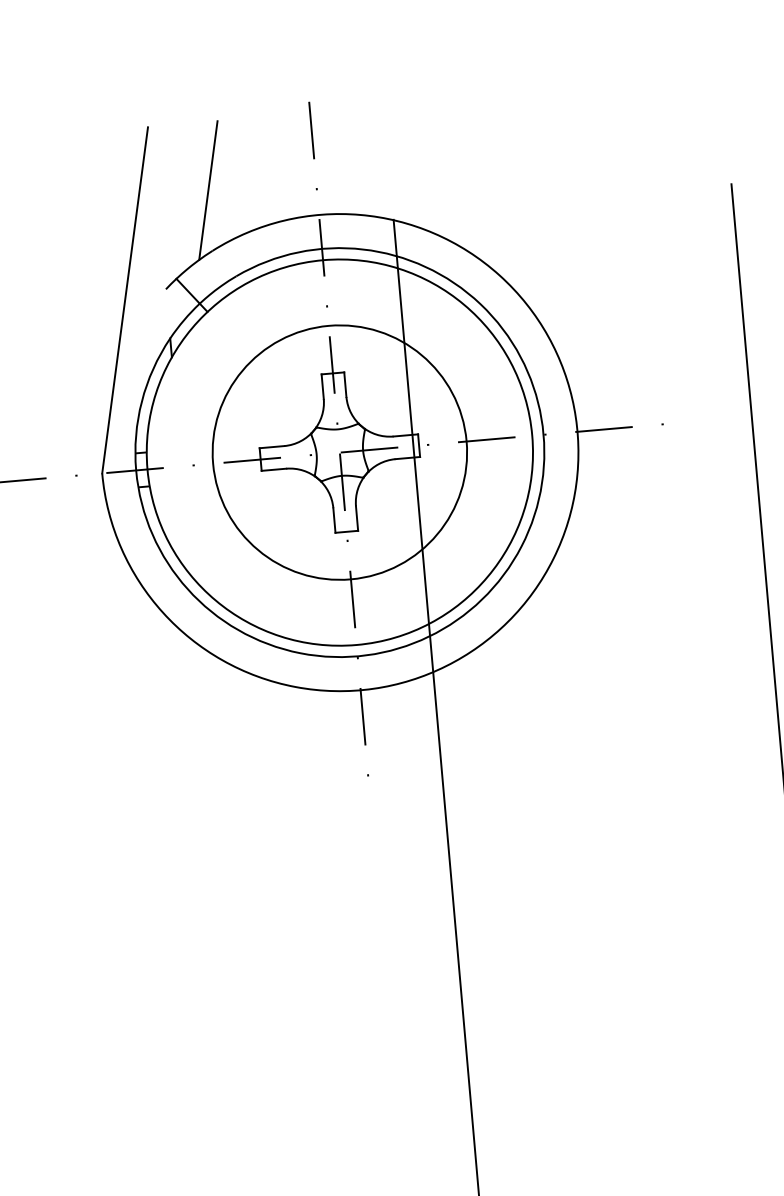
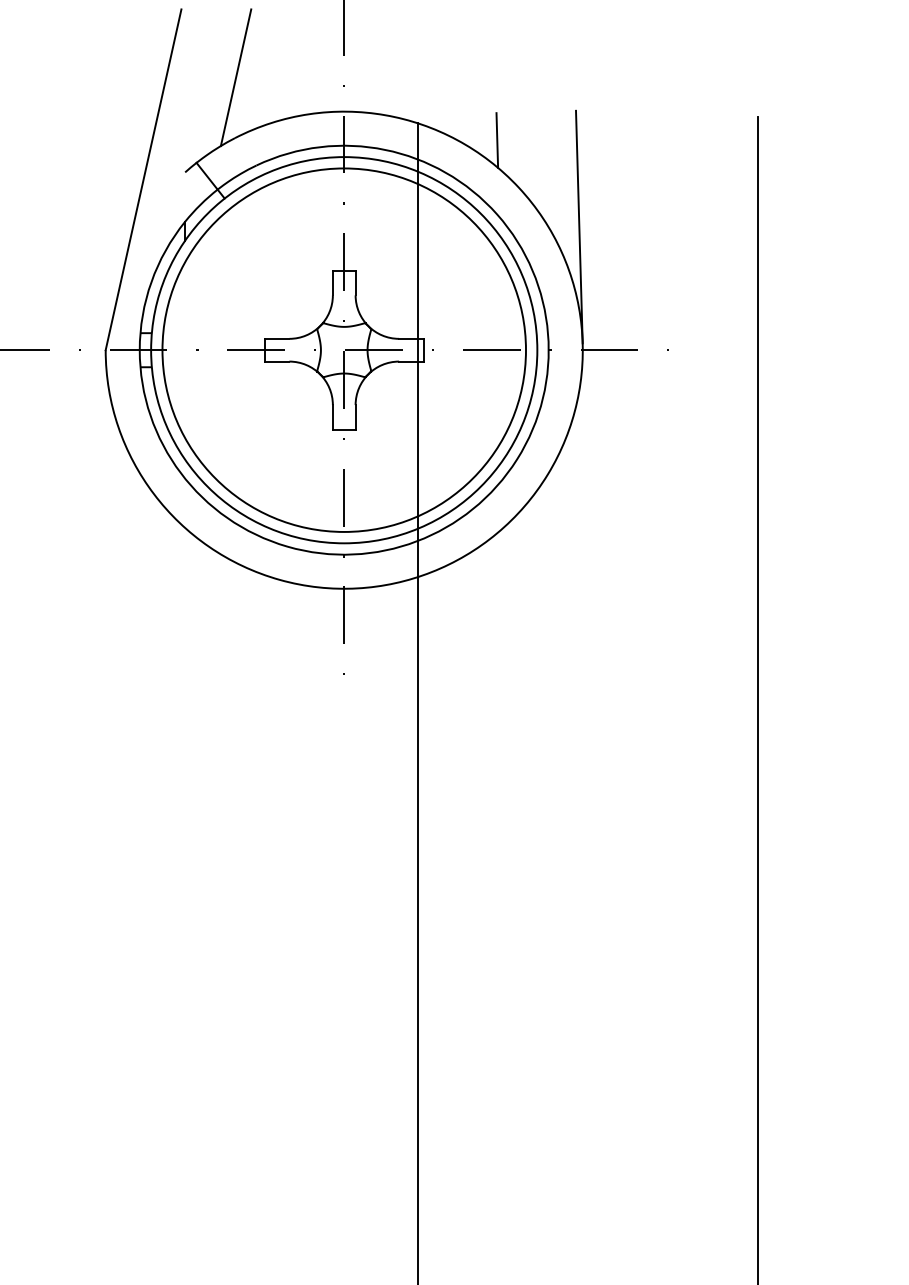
line: (474, 230) -> (497, 140), added
line: (563, 308) -> (579, 226), added
circle: (340, 451) -> (344, 349), size x1.43

